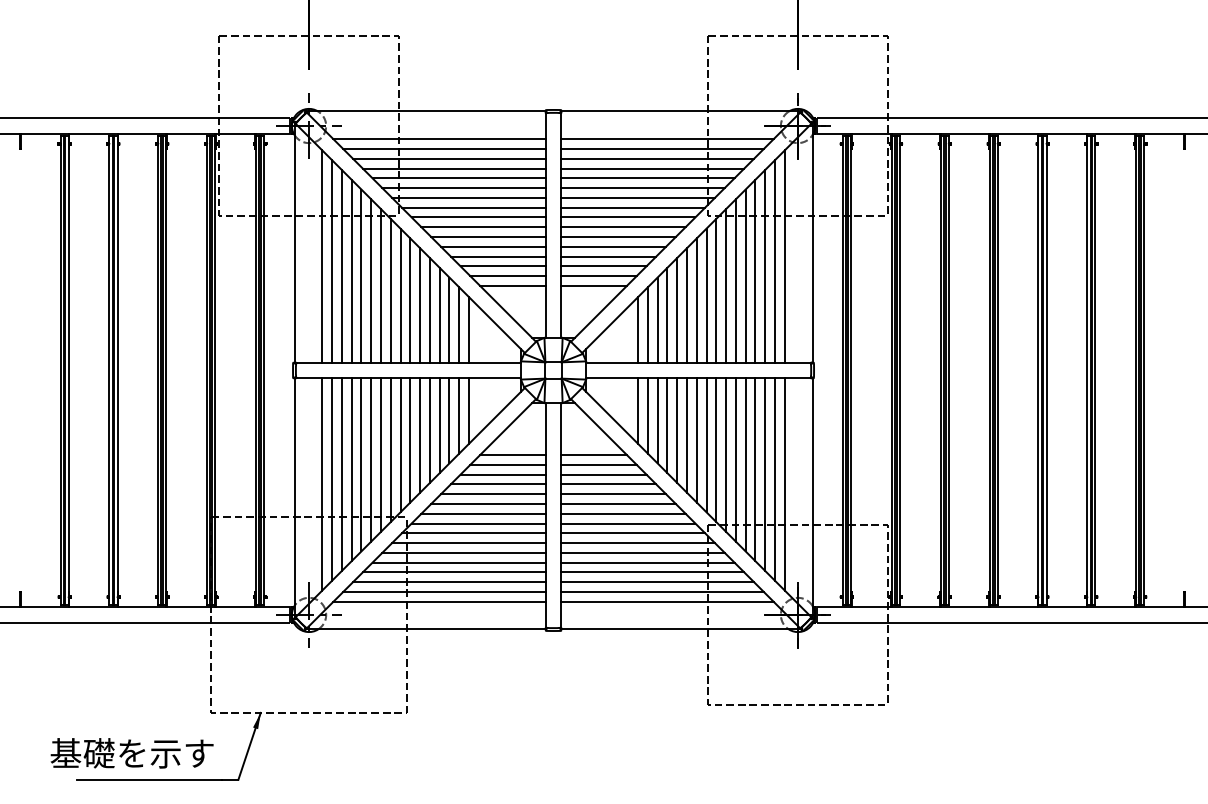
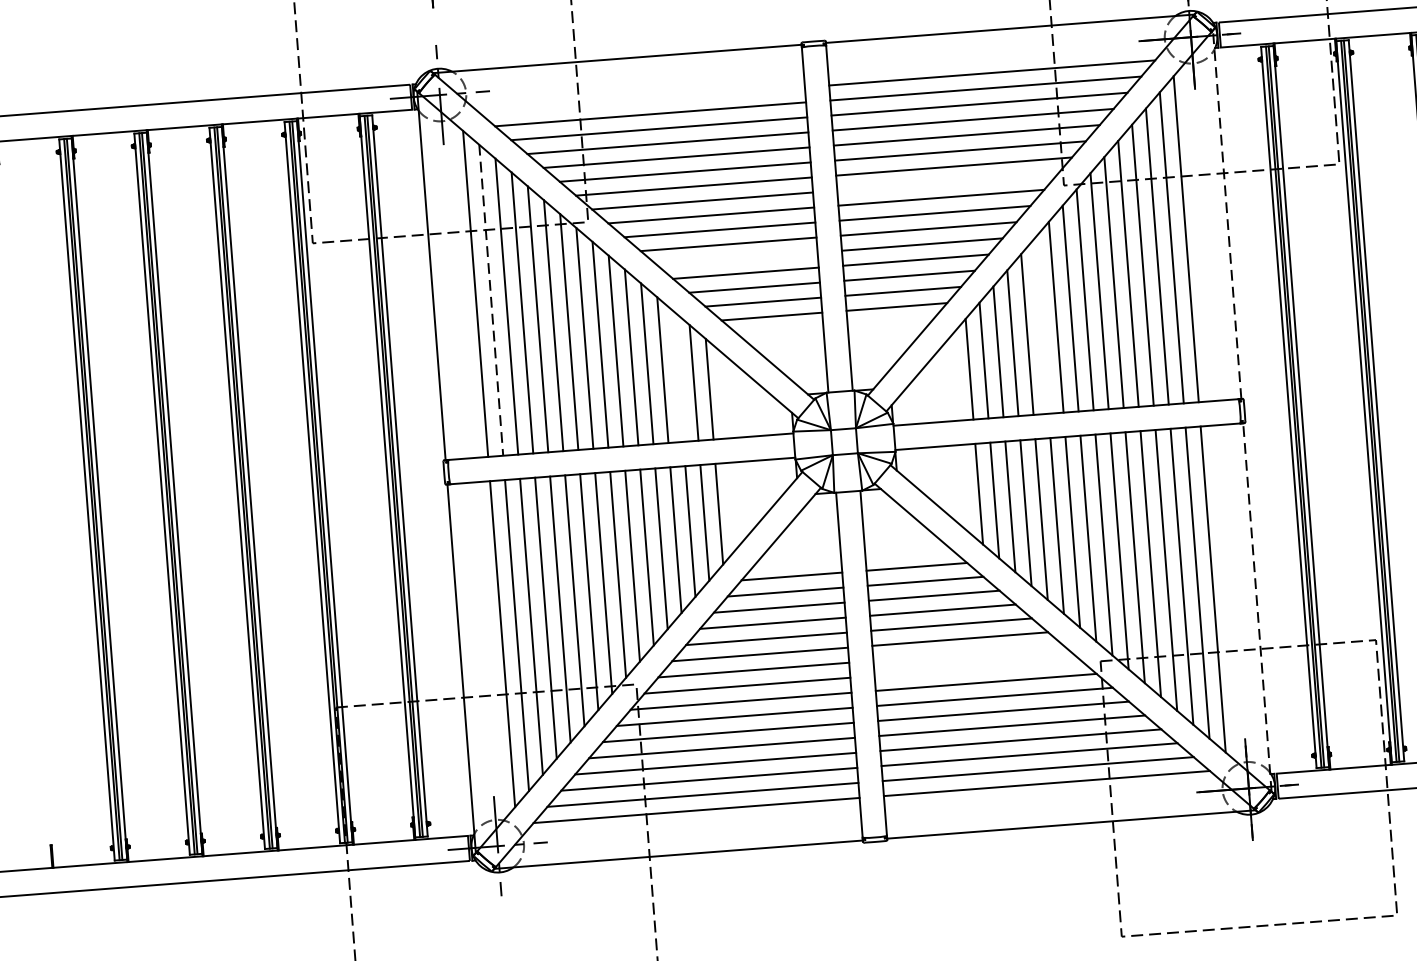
line: (439, 139) -> (641, 100), removed
line: (633, 207) -> (947, 181), removed
line: (812, 242) -> (1227, 214), solid -> dashed
line: (493, 246) -> (737, 258), removed
line: (332, 261) -> (491, 300), solid -> dashed
line: (687, 305) -> (1042, 326), removed
line: (449, 319) -> (678, 375), removed
line: (812, 498) -> (1257, 607), solid -> dashed
line: (623, 513) -> (968, 653), removed
line: (628, 523) -> (977, 667), removed

